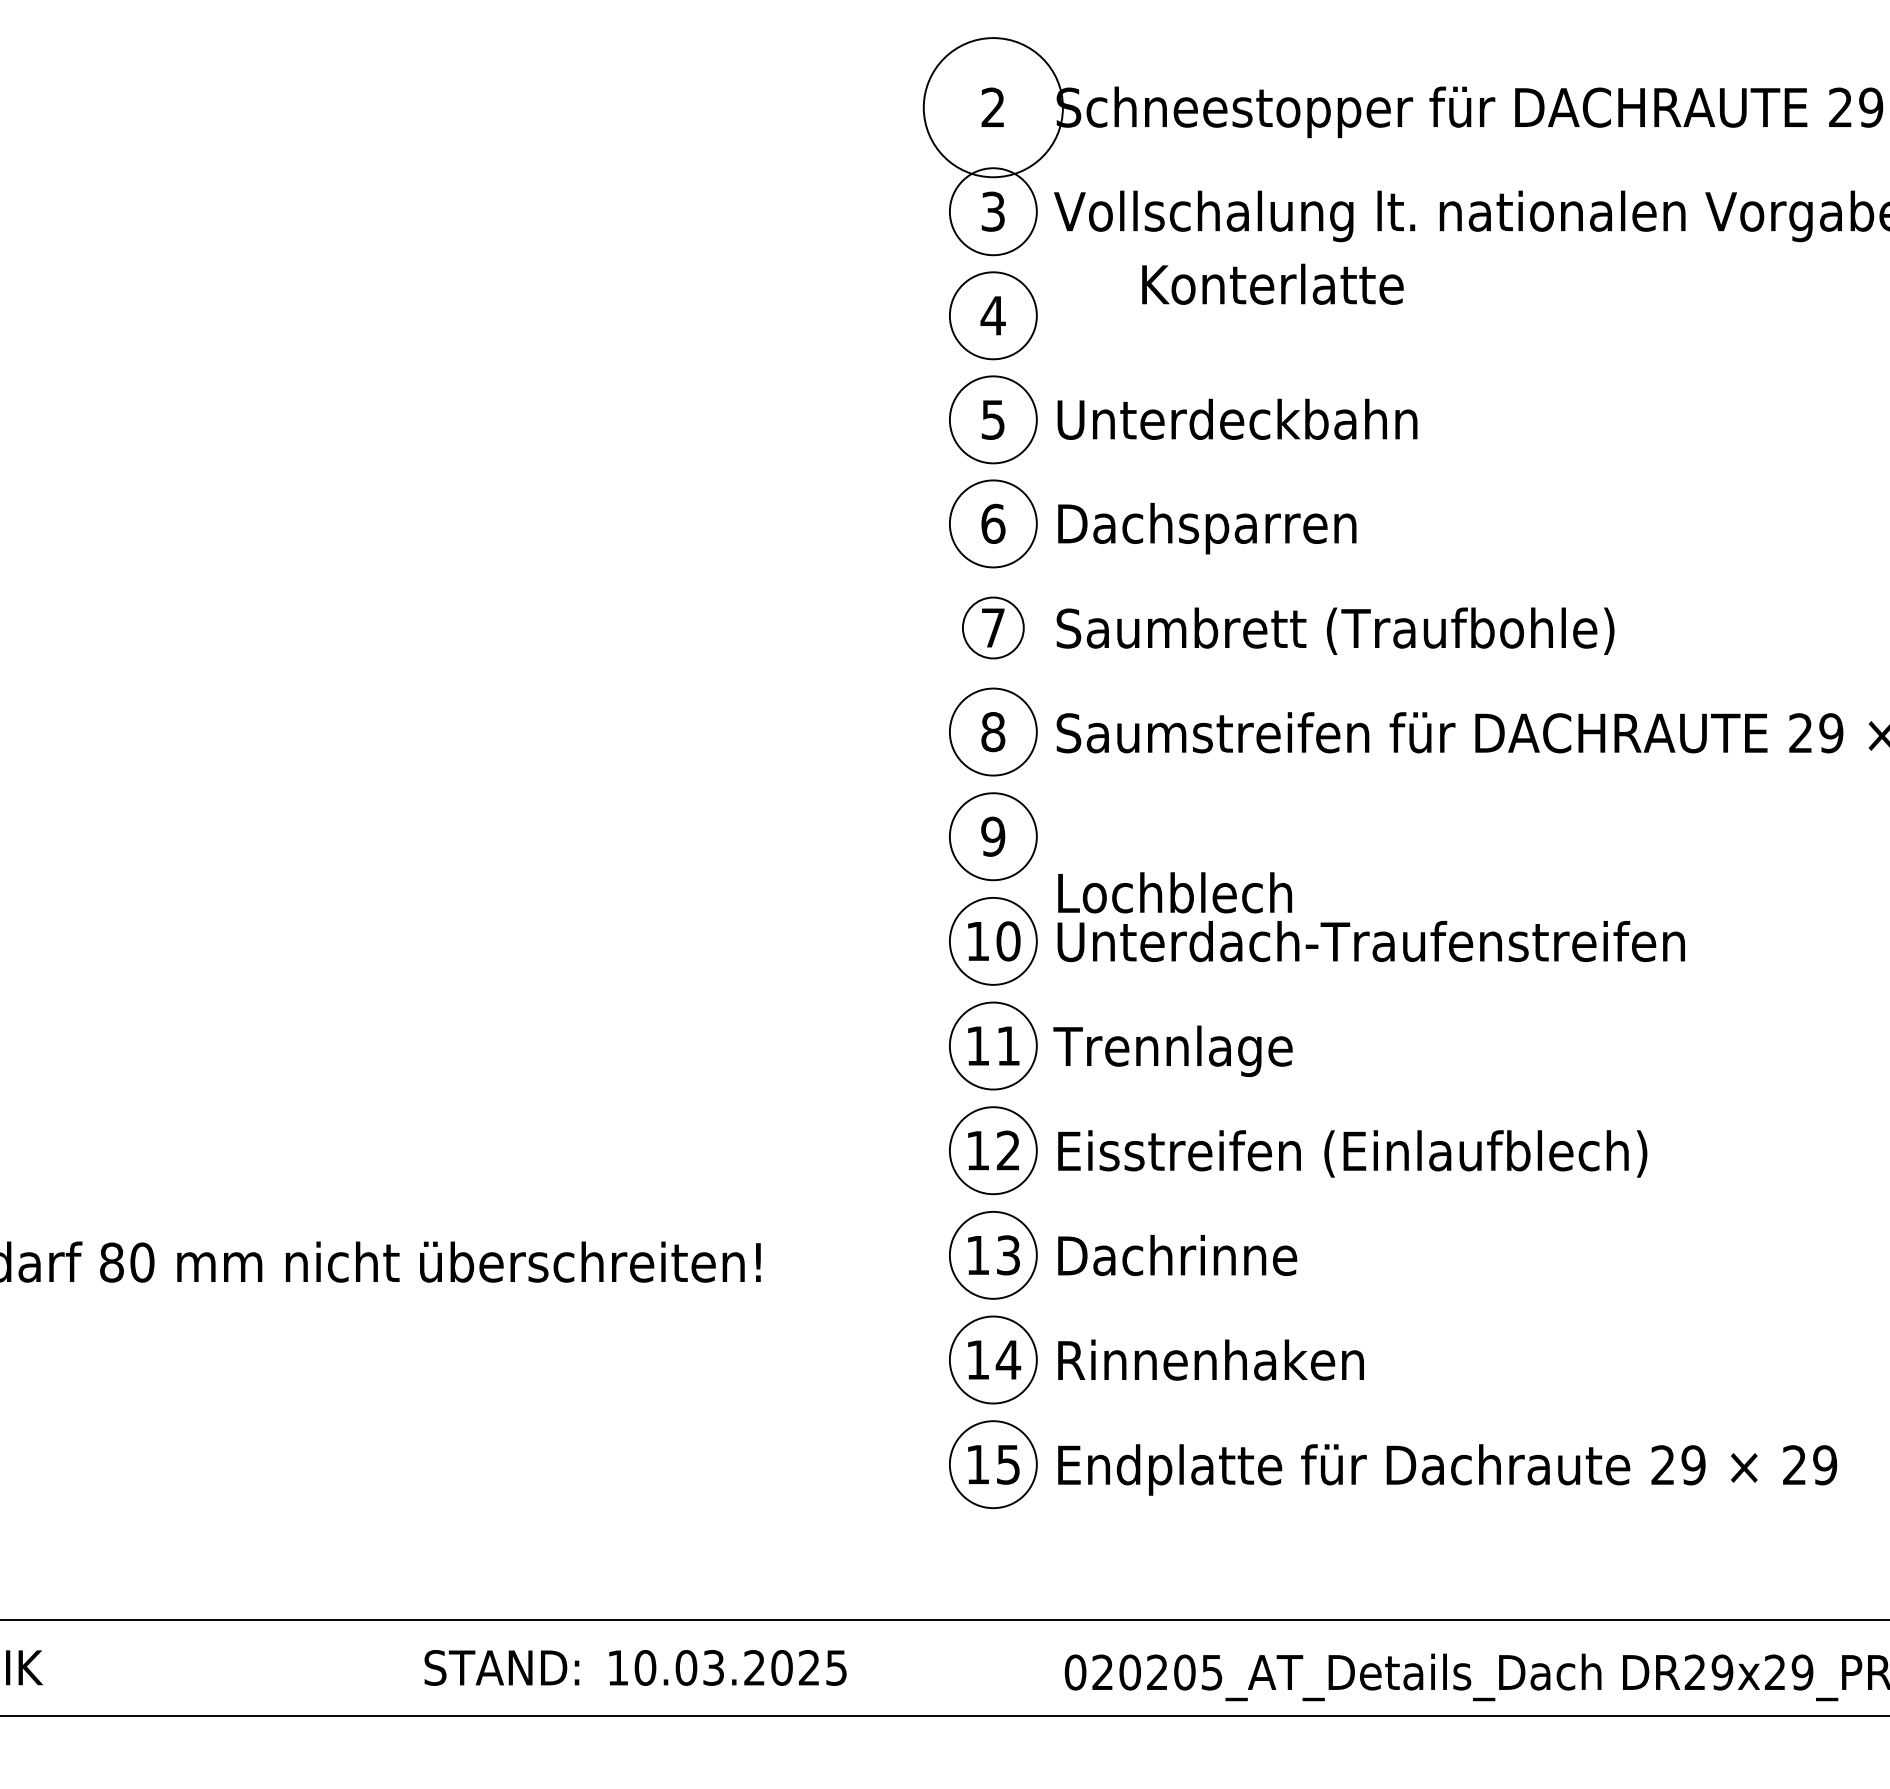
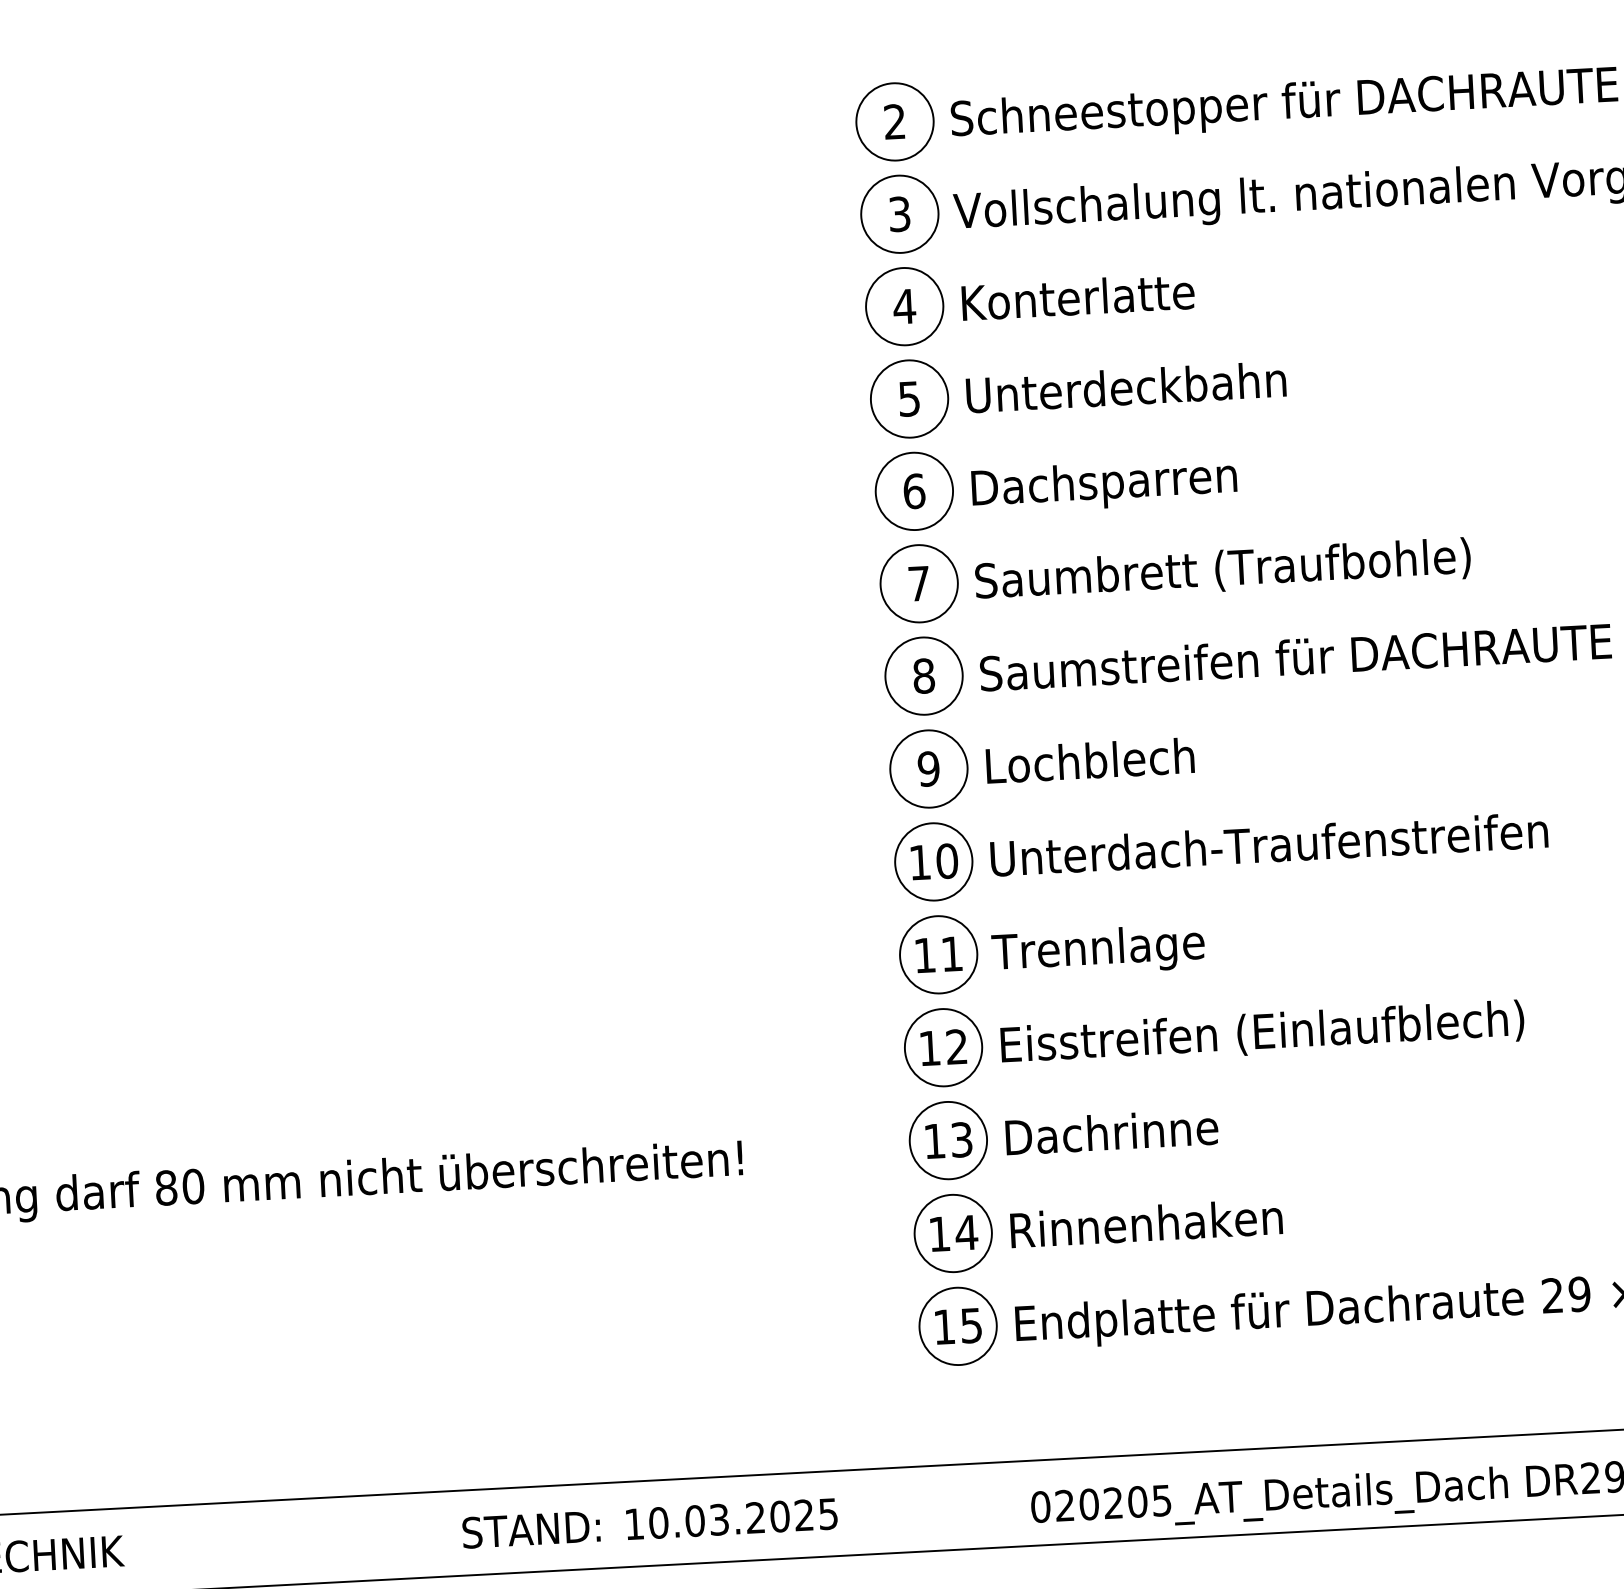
circle: (992, 107) -> (894, 121), size x0.62
text: (1272, 283) -> (1077, 296), moved
circle: (992, 627) -> (918, 583), size x1.43
text: (1175, 892) -> (1090, 760), moved

